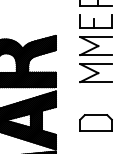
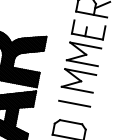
line: (95, 96) -> (74, 103), added

